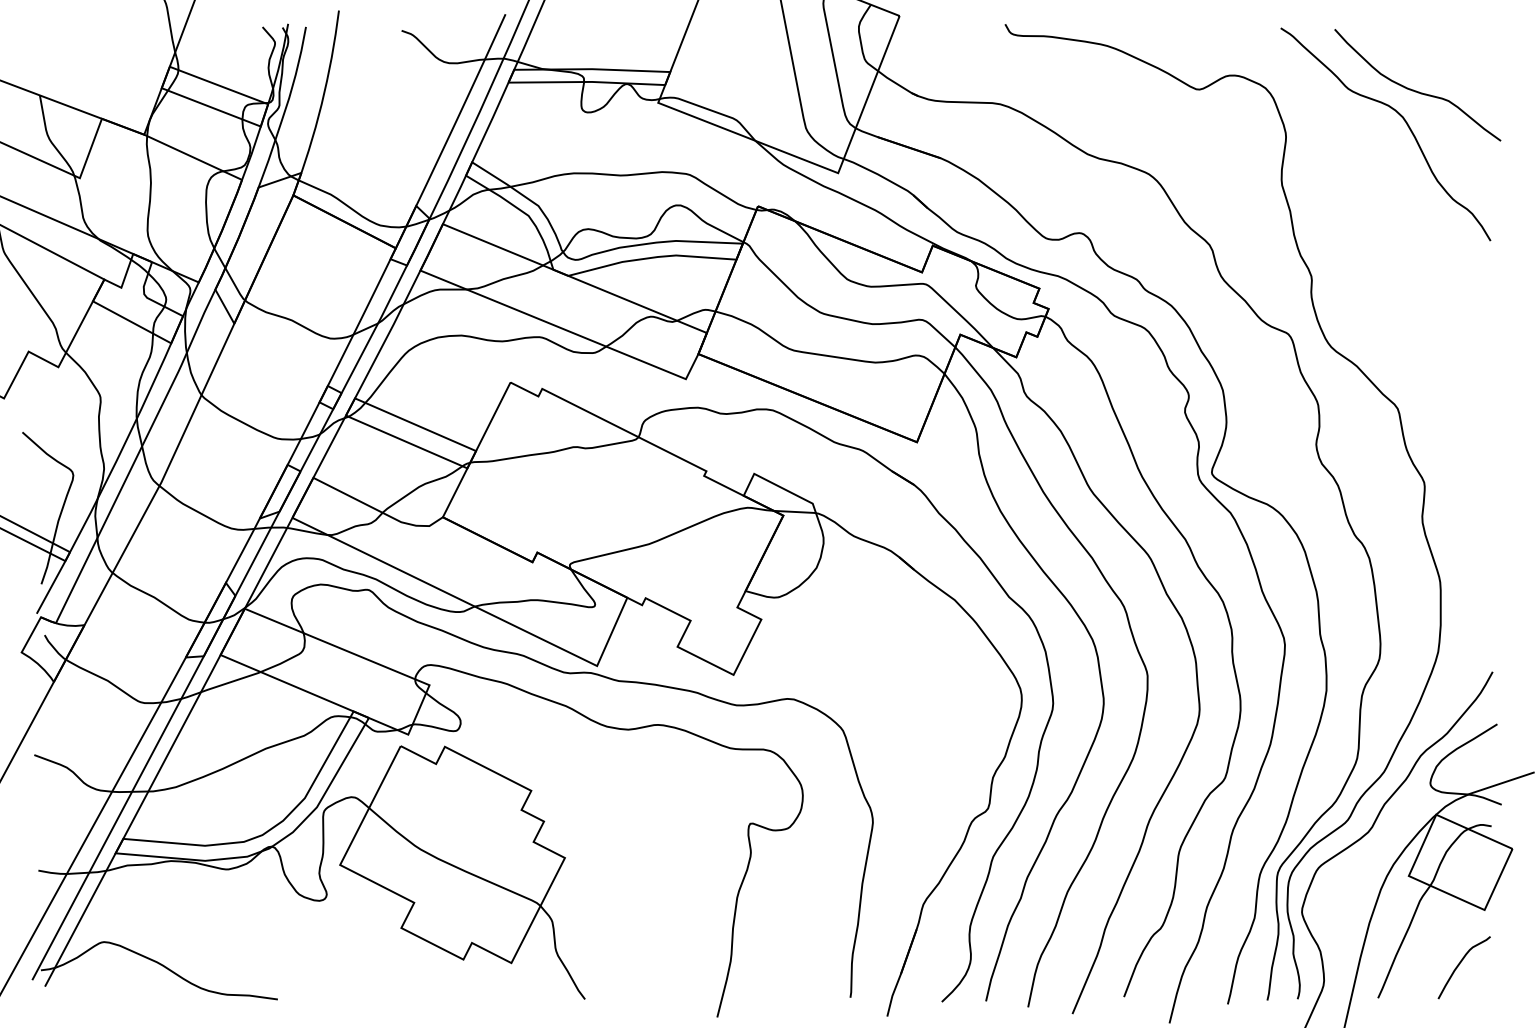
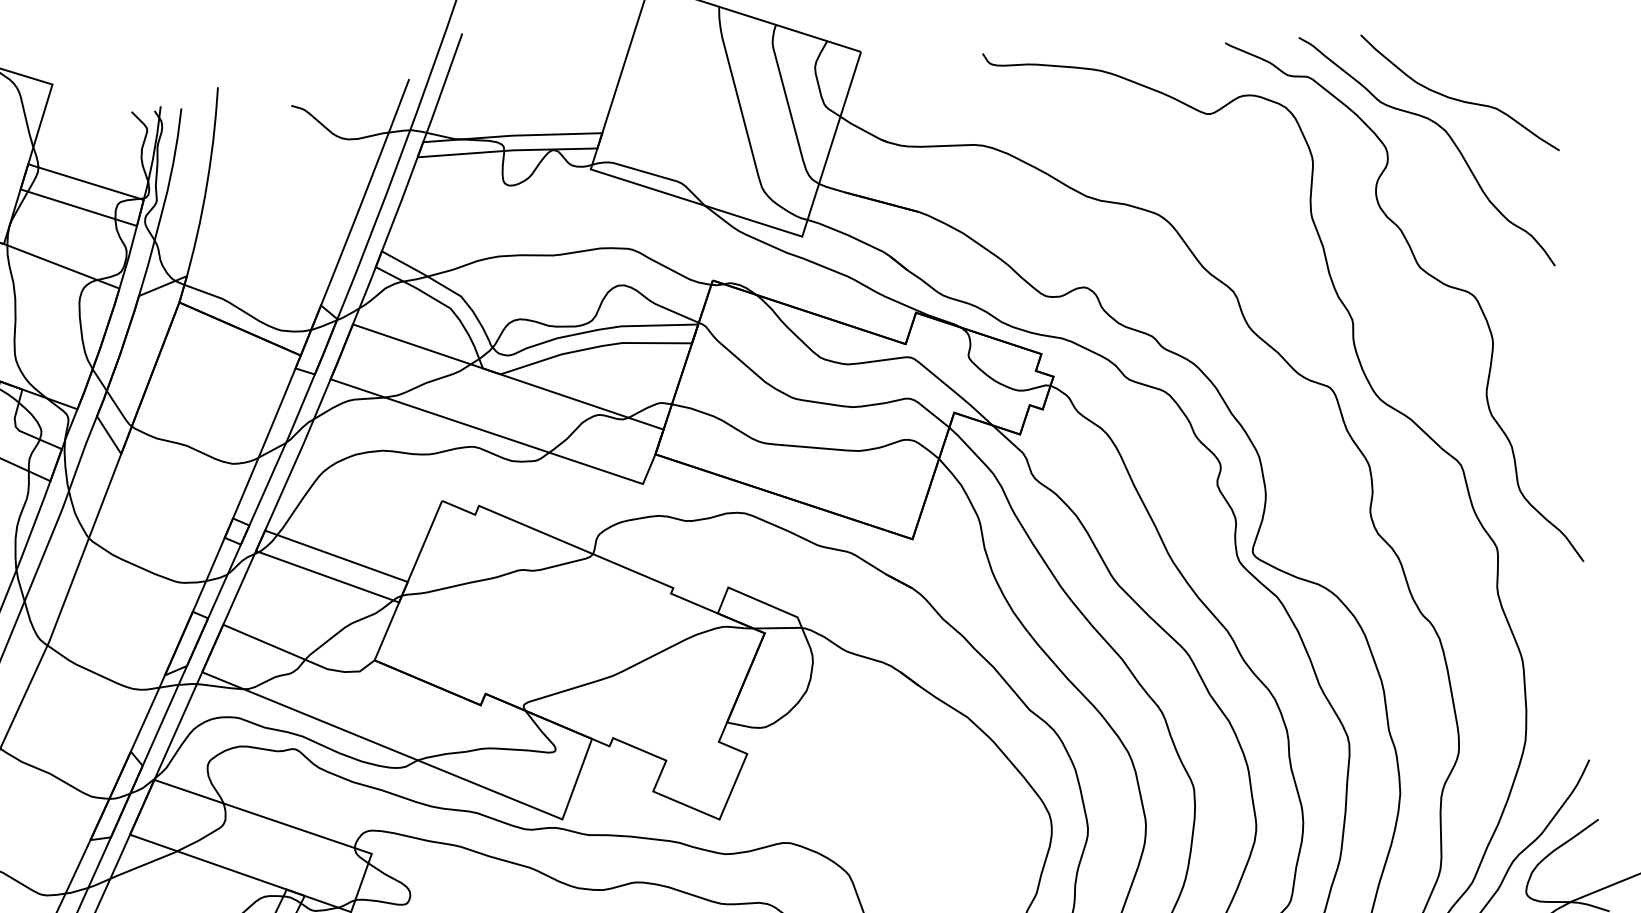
curve: (1375, 238) -> (1422, 271), added

